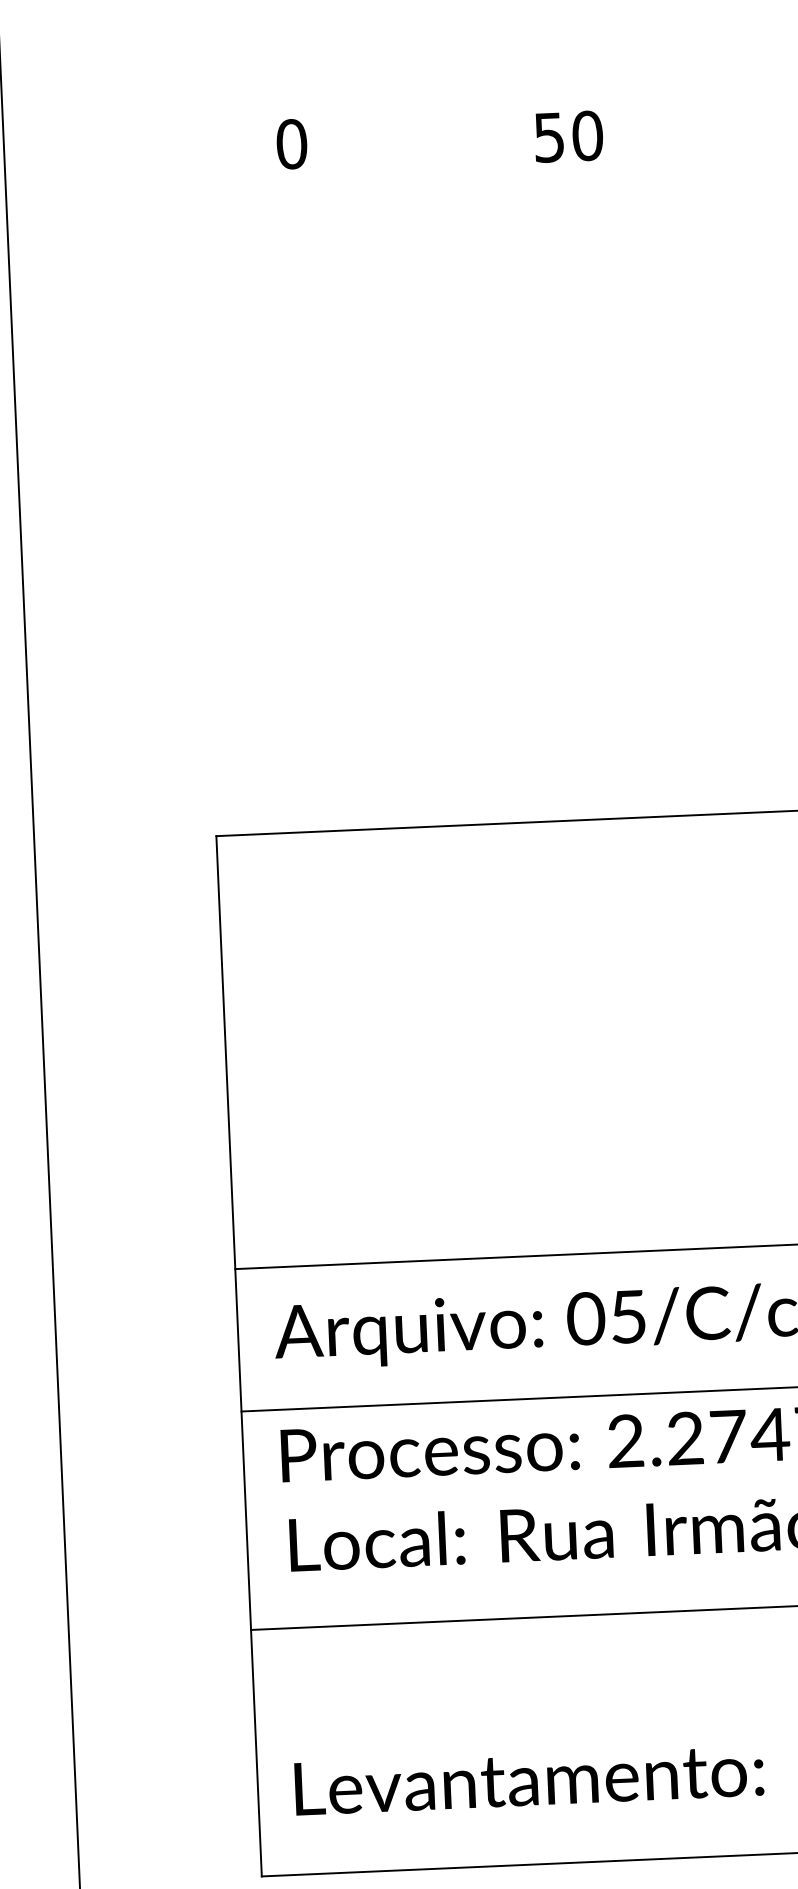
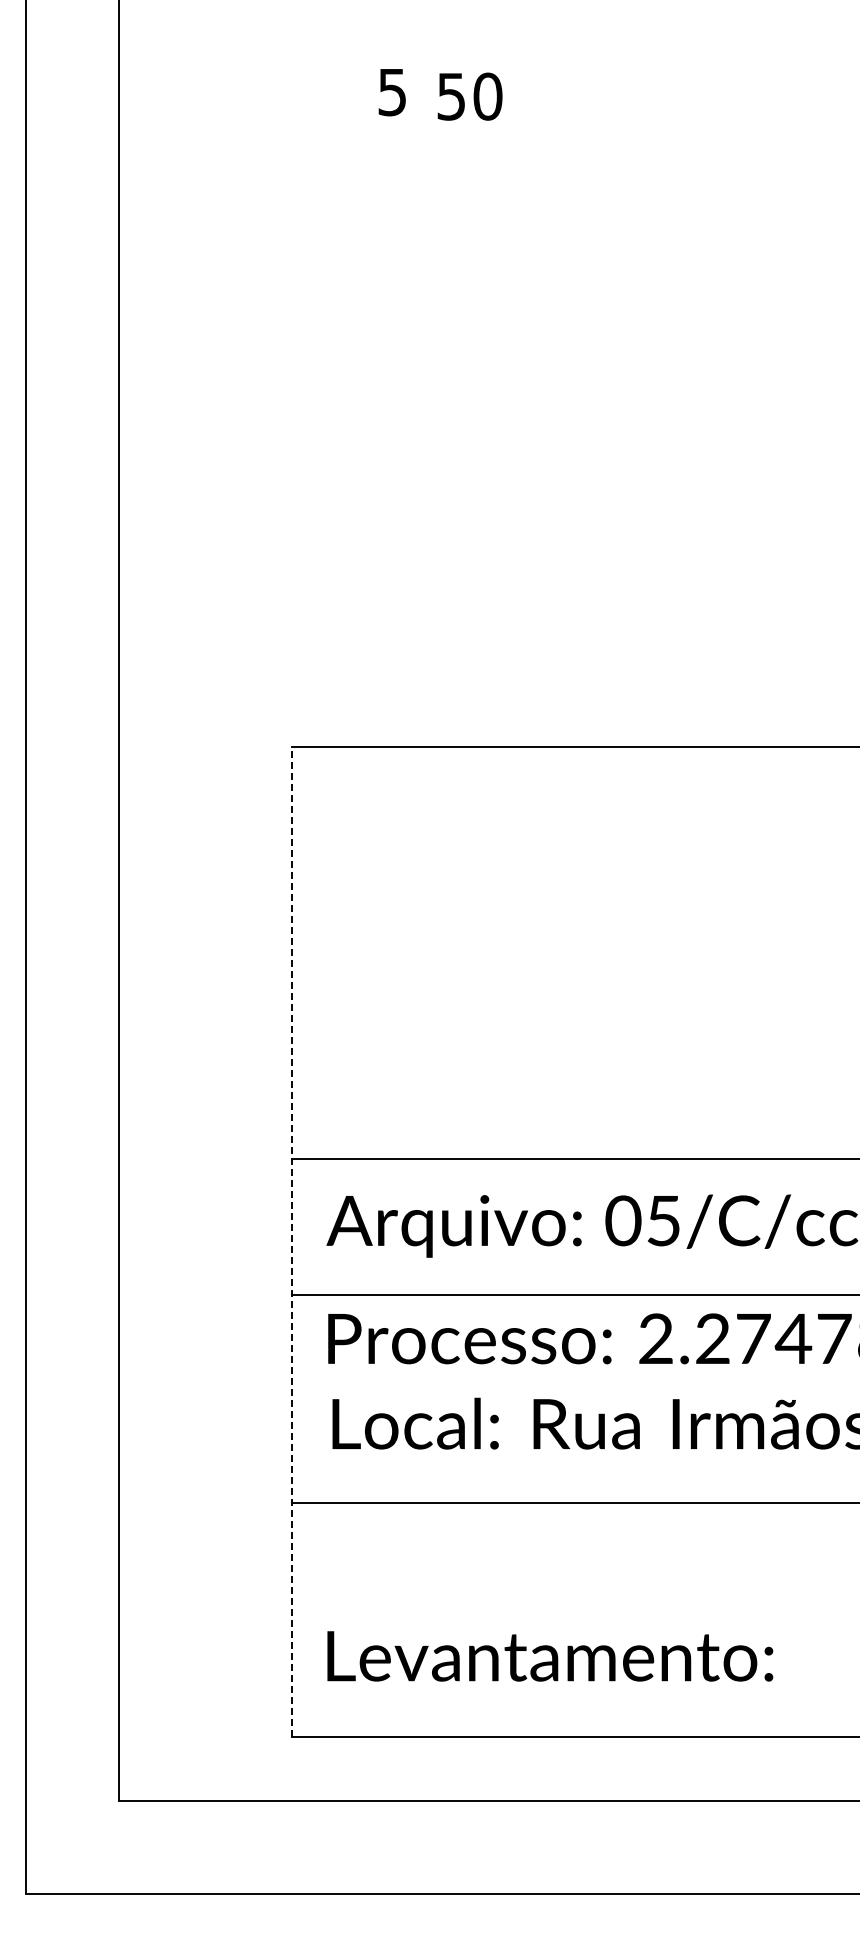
text: (568, 136) -> (469, 96), moved
text: (291, 144) -> (392, 92), 0 -> 5
line: (239, 1355) -> (292, 1241), solid -> dashed

